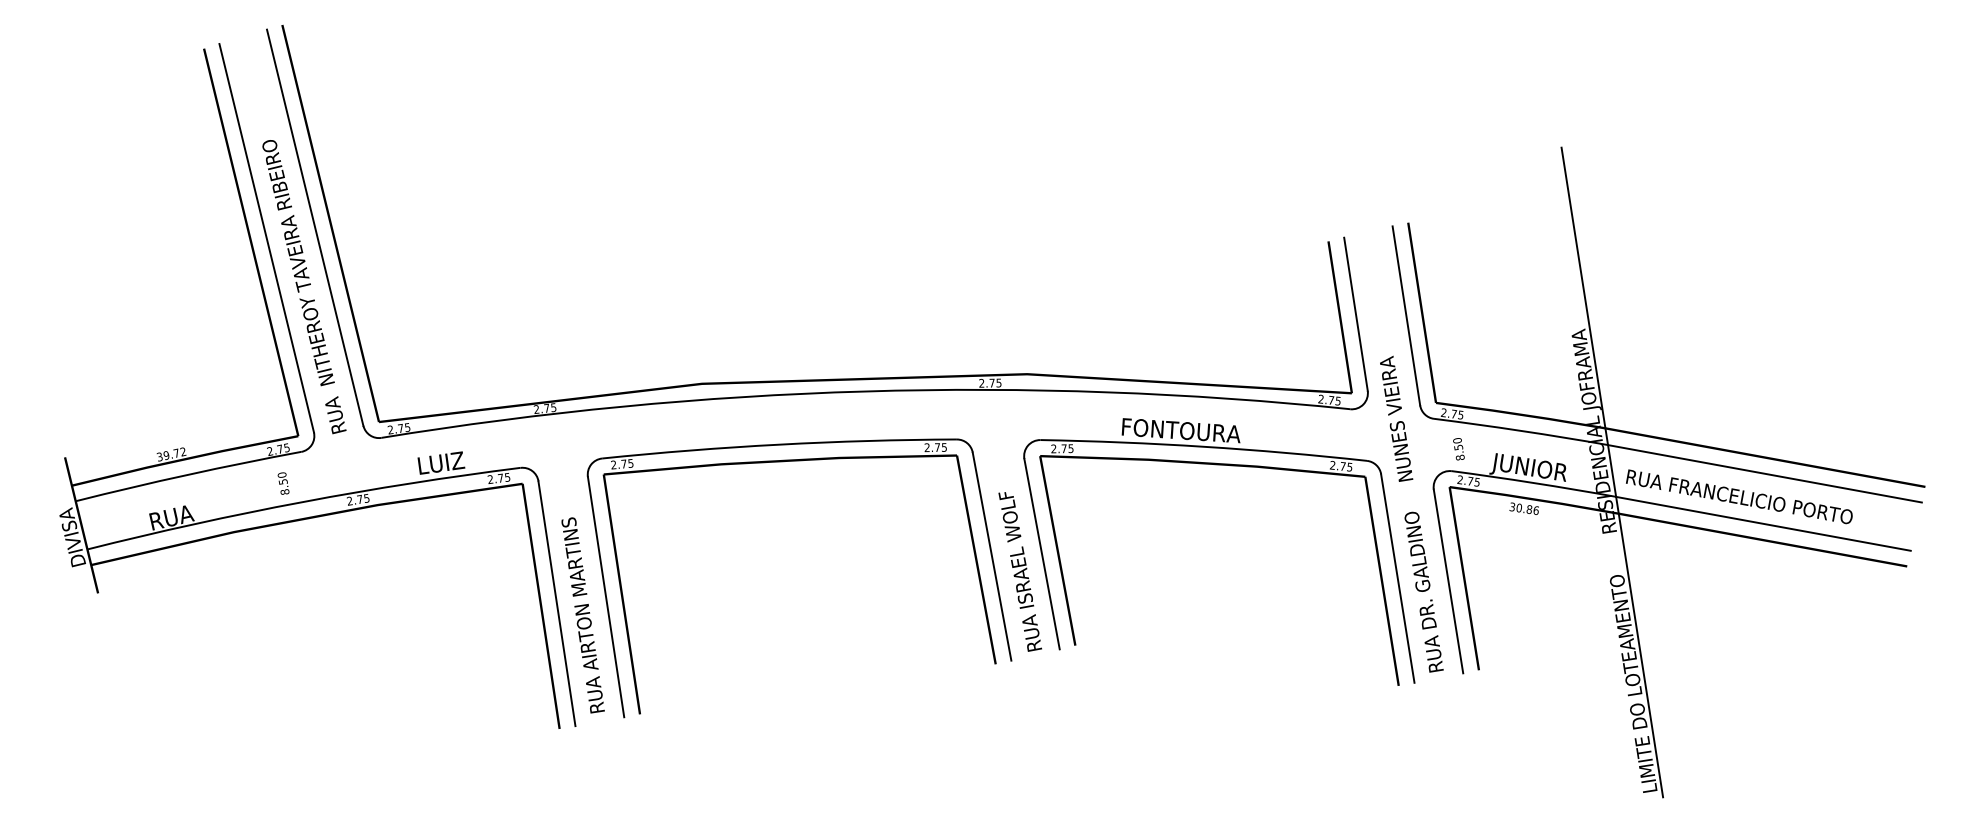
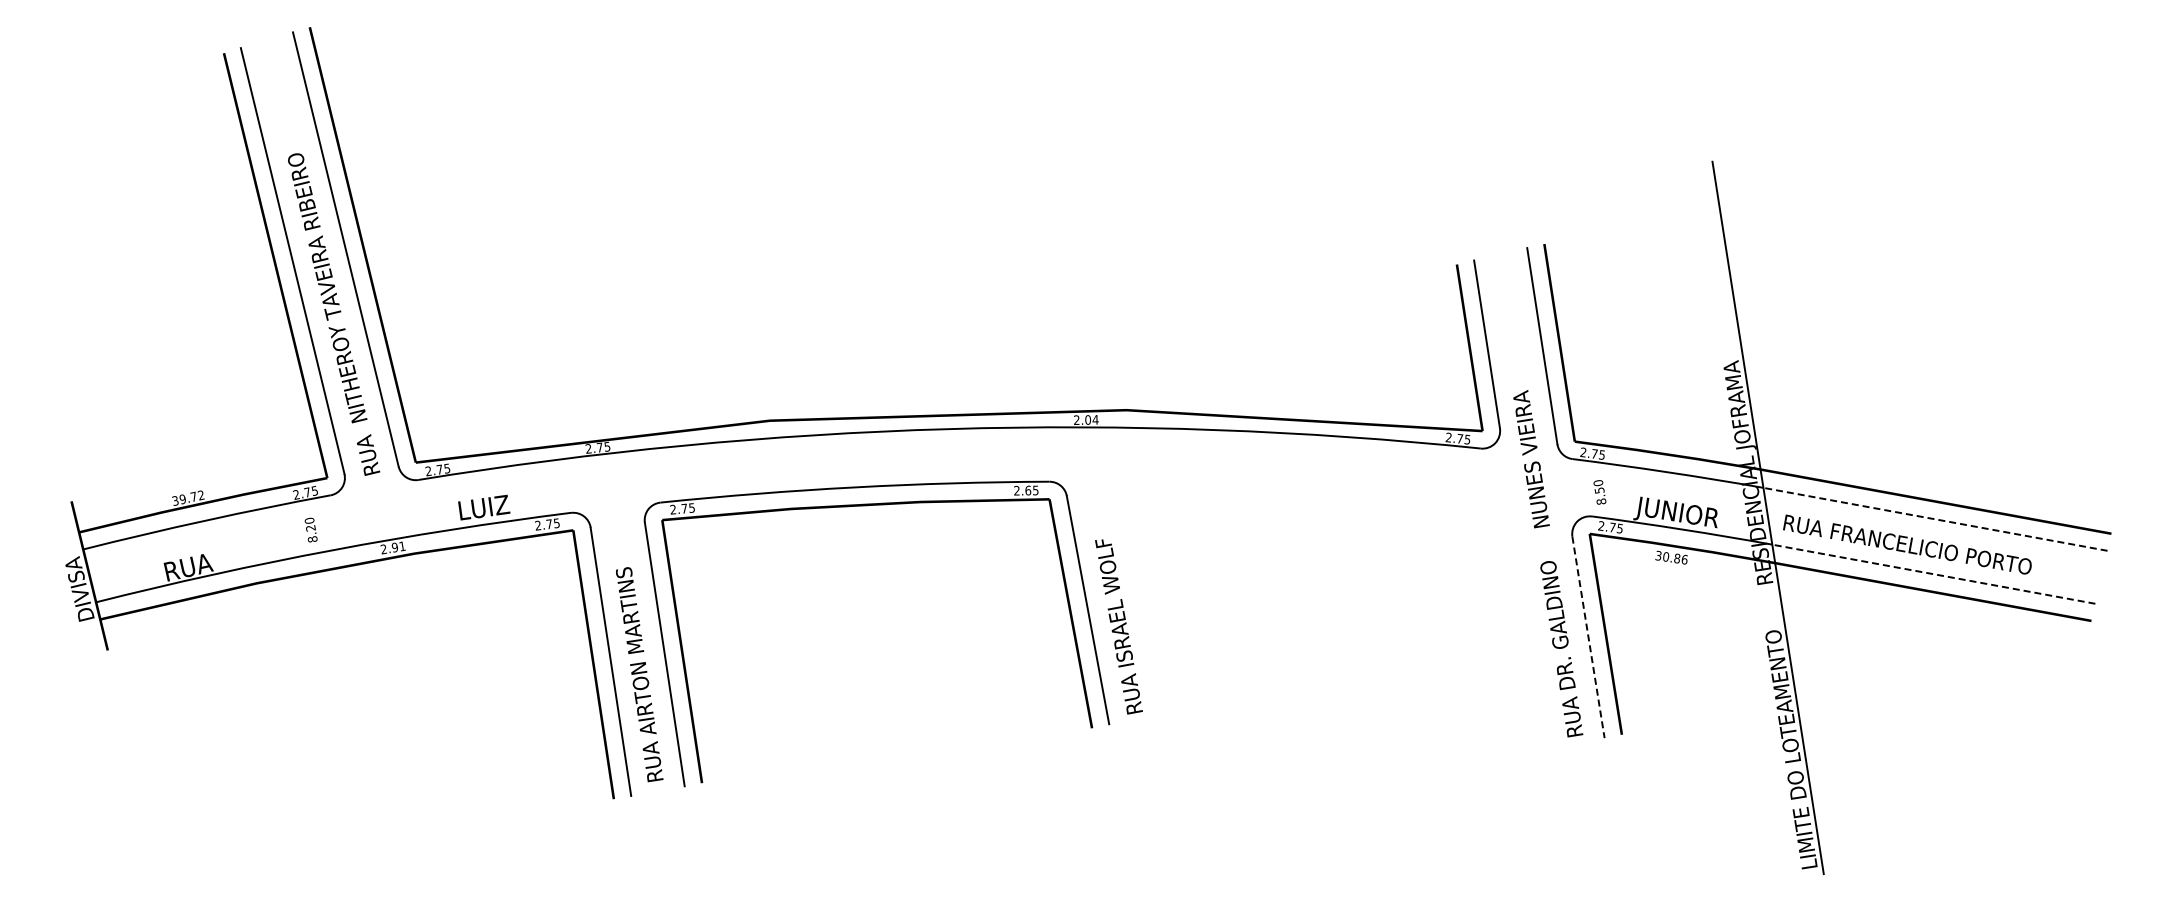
text: (995, 382) -> (1091, 419), 2.75 -> 2.04
text: (937, 447) -> (1028, 490), 2.75 -> 2.65
part: (1219, 465) -> (1337, 510), removed
line: (1764, 473) -> (1935, 519), solid -> dashed
text: (282, 482) -> (310, 528), 8.50 -> 8.20
text: (363, 498) -> (398, 546), 2.75 -> 2.91
line: (1763, 524) -> (1933, 574), solid -> dashed
line: (1448, 581) -> (1588, 637), solid -> dashed

